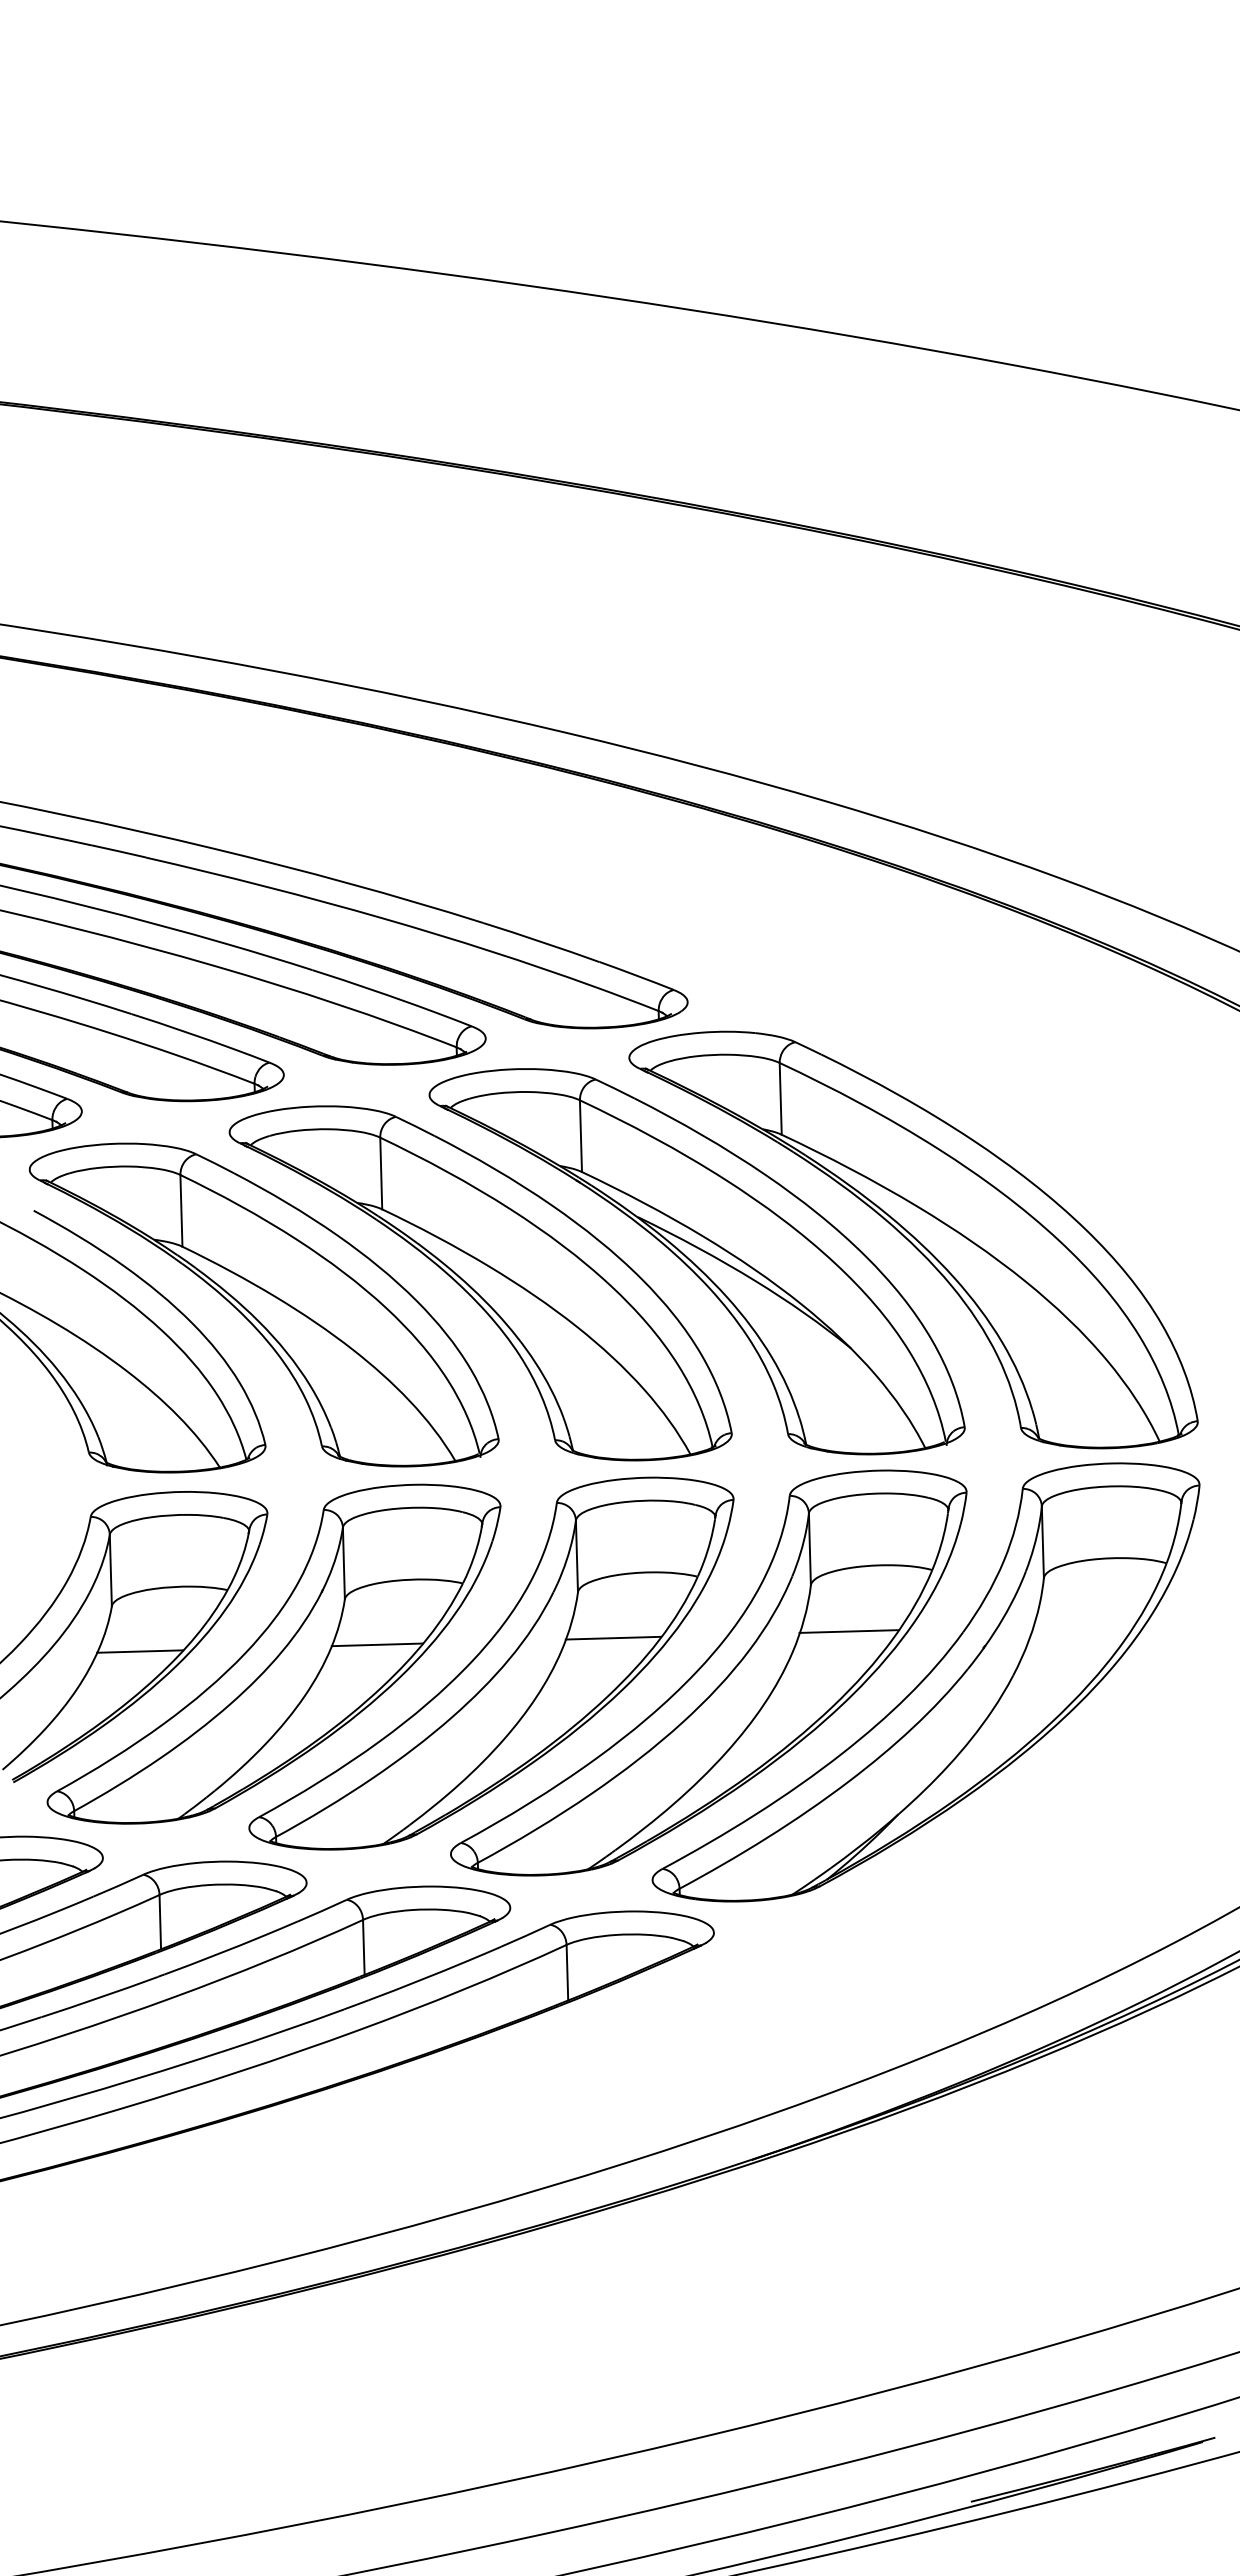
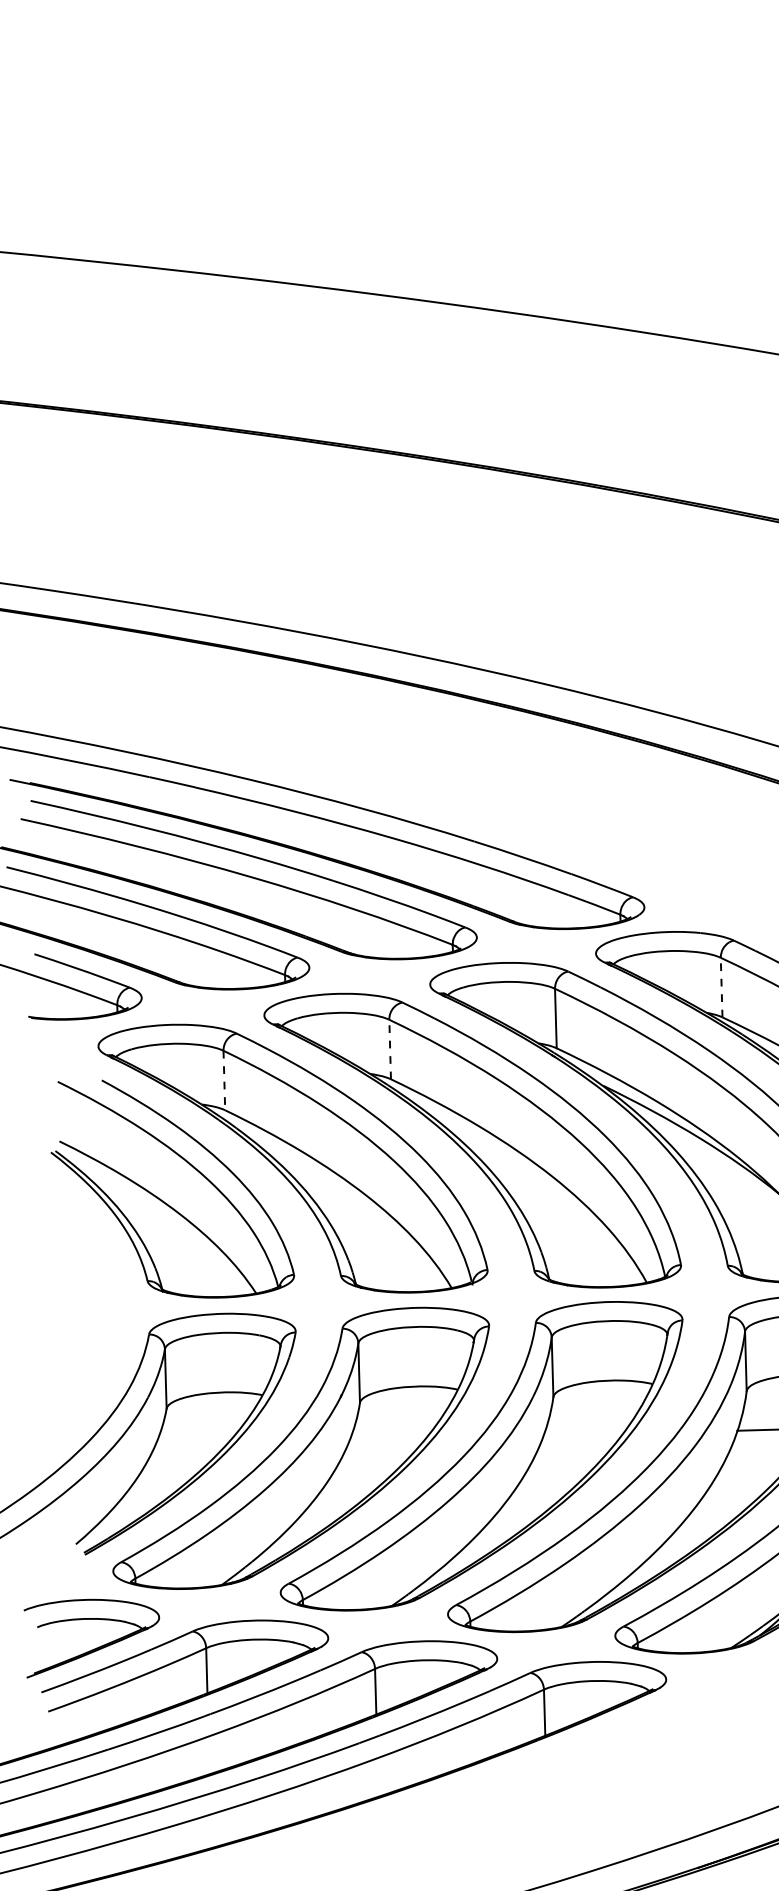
line: (780, 1098) -> (721, 987), solid -> dashed
line: (381, 1173) -> (390, 1049), solid -> dashed
line: (181, 1210) -> (224, 1080), solid -> dashed
line: (612, 1637) -> (582, 1434), removed
line: (376, 1644) -> (386, 1440), removed
line: (140, 1651) -> (190, 1446), removed

